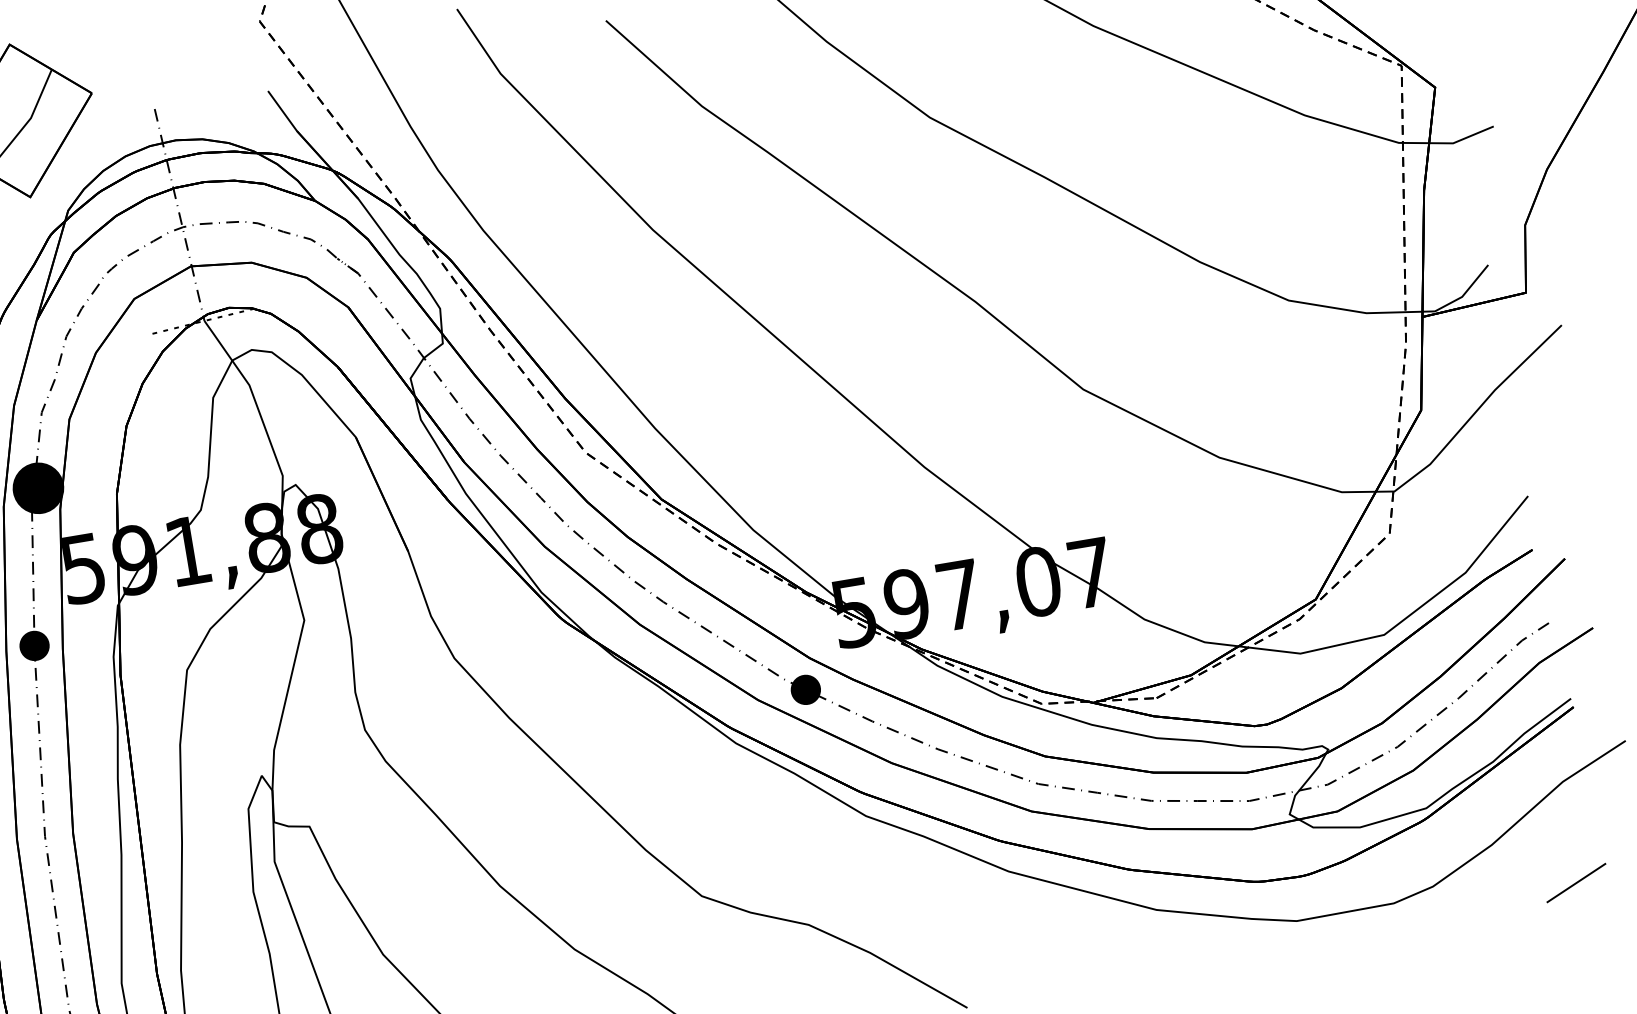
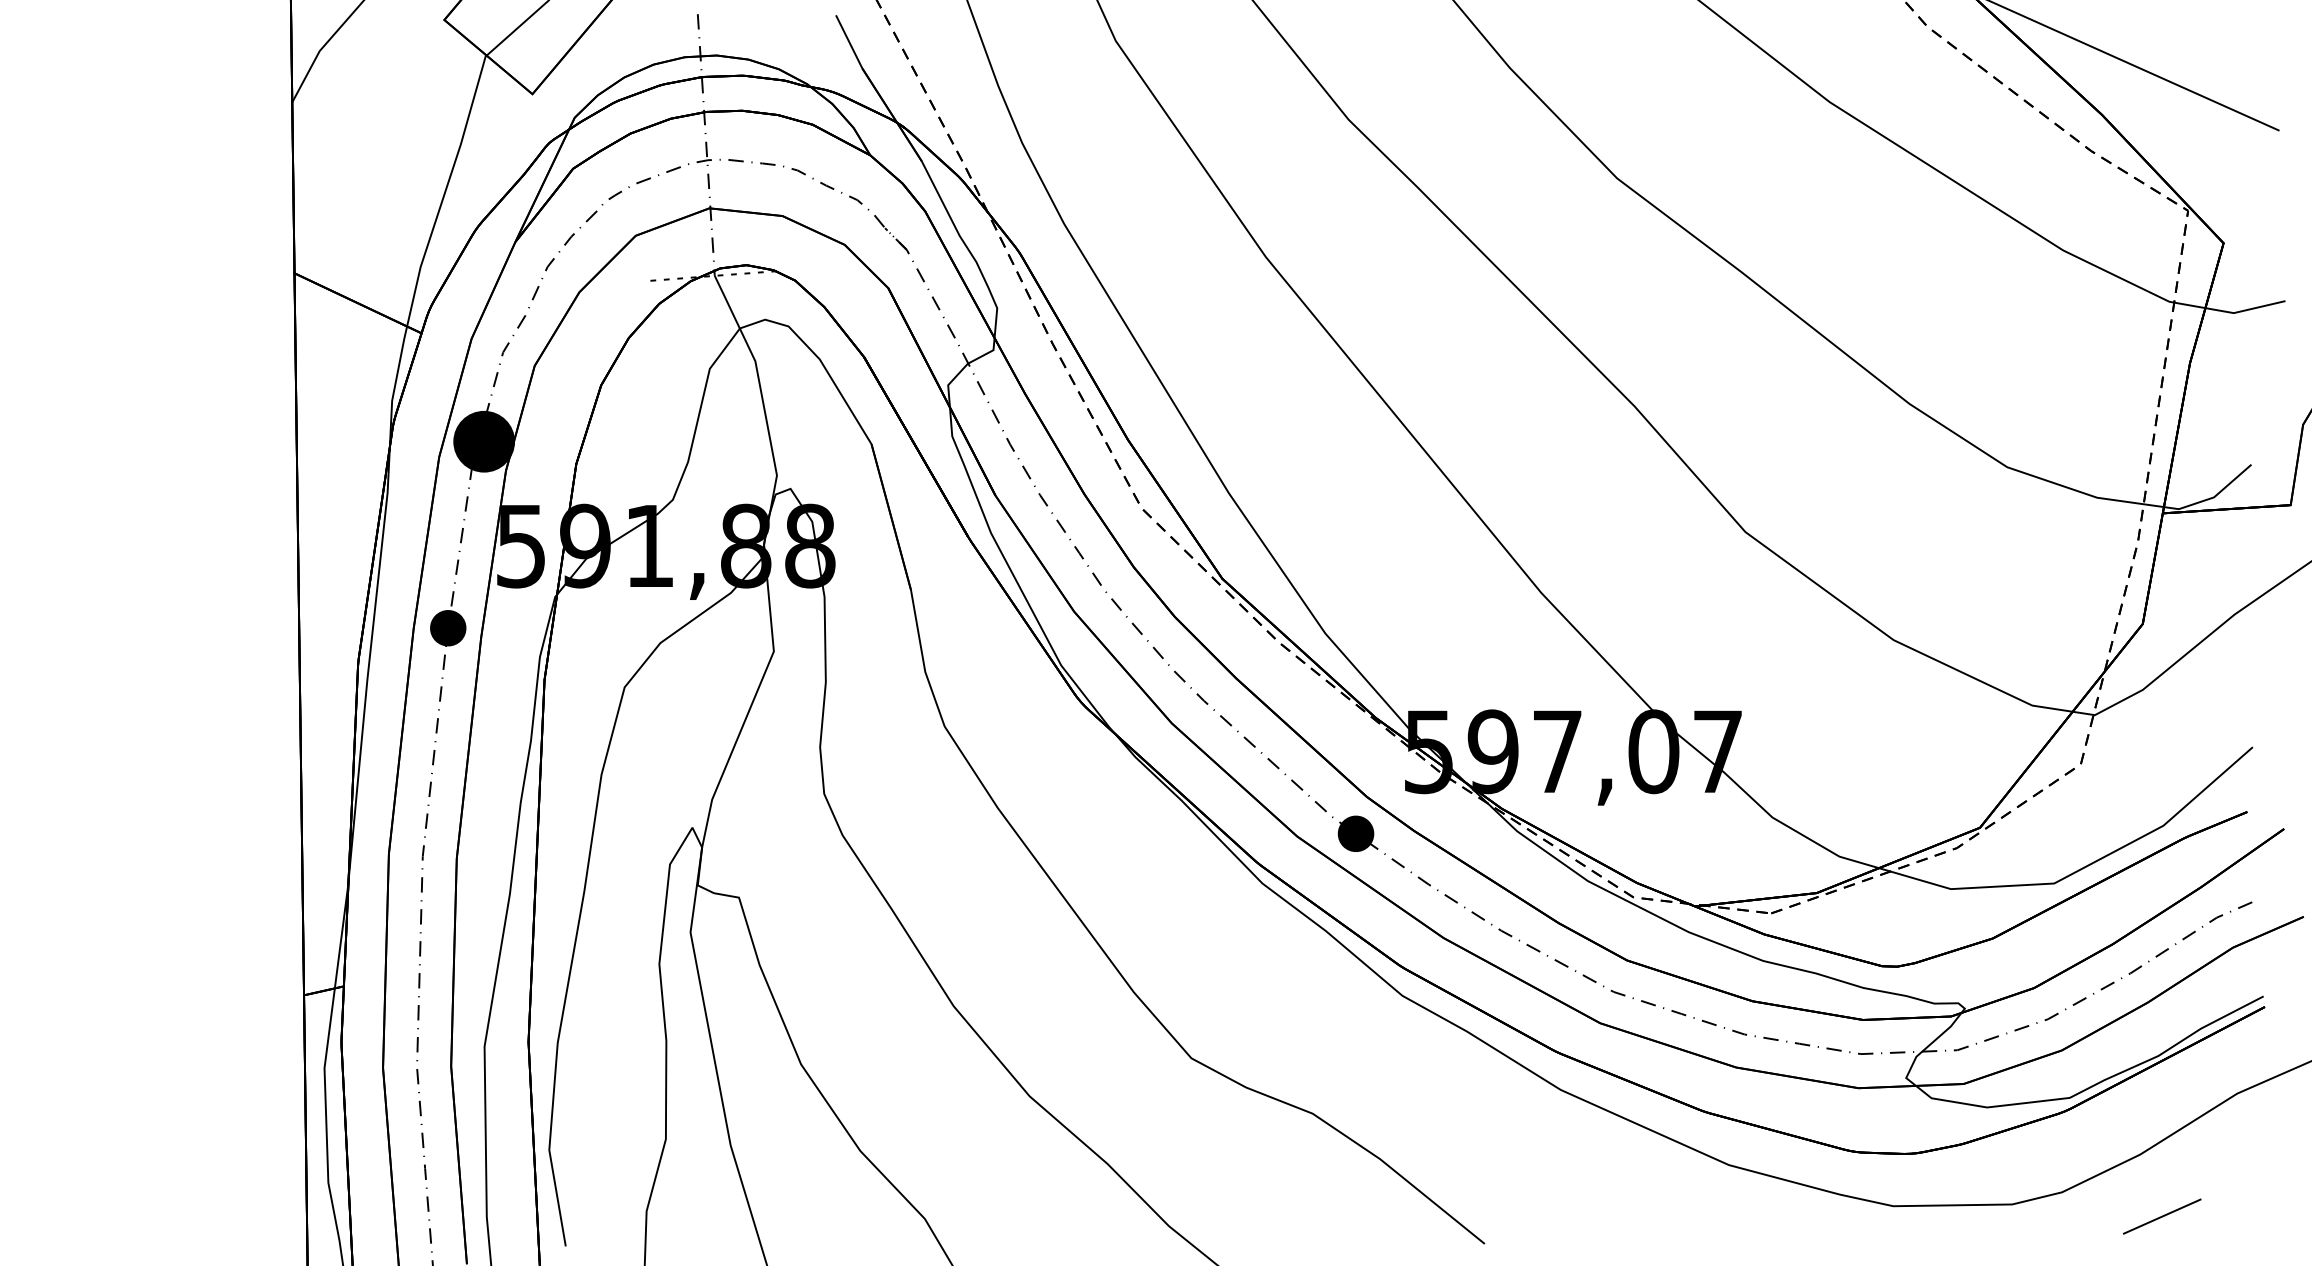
line: (1576, 882) -> (2162, 1216), moved

